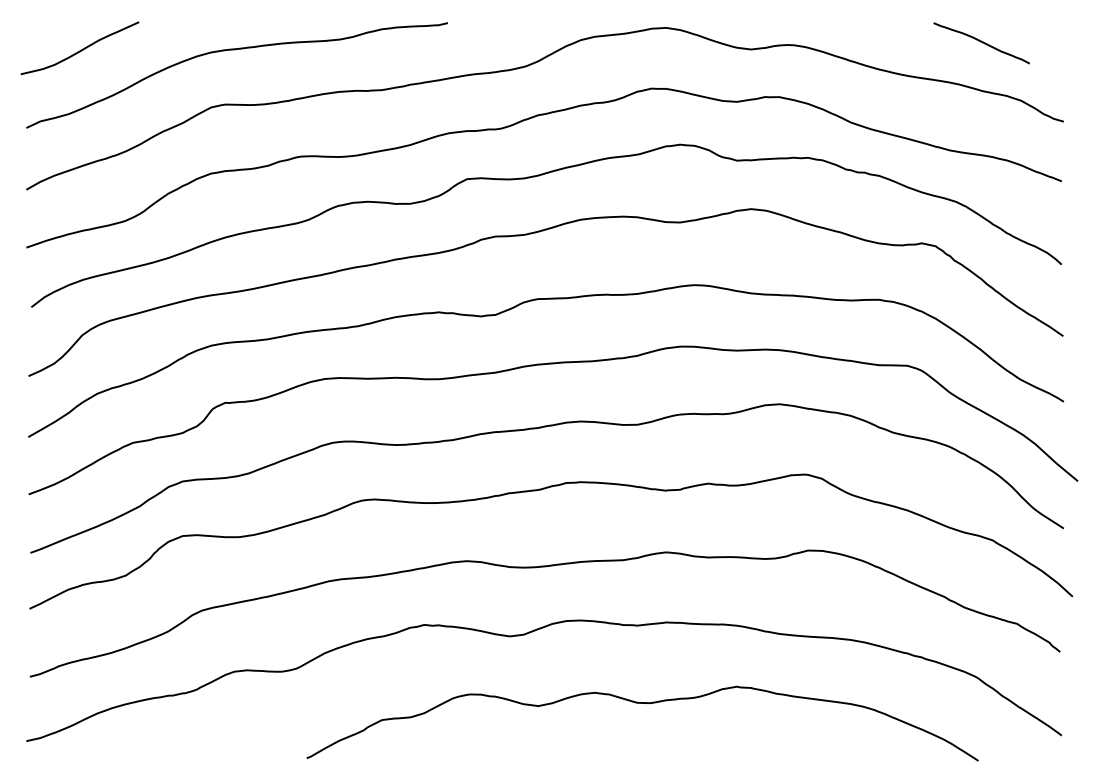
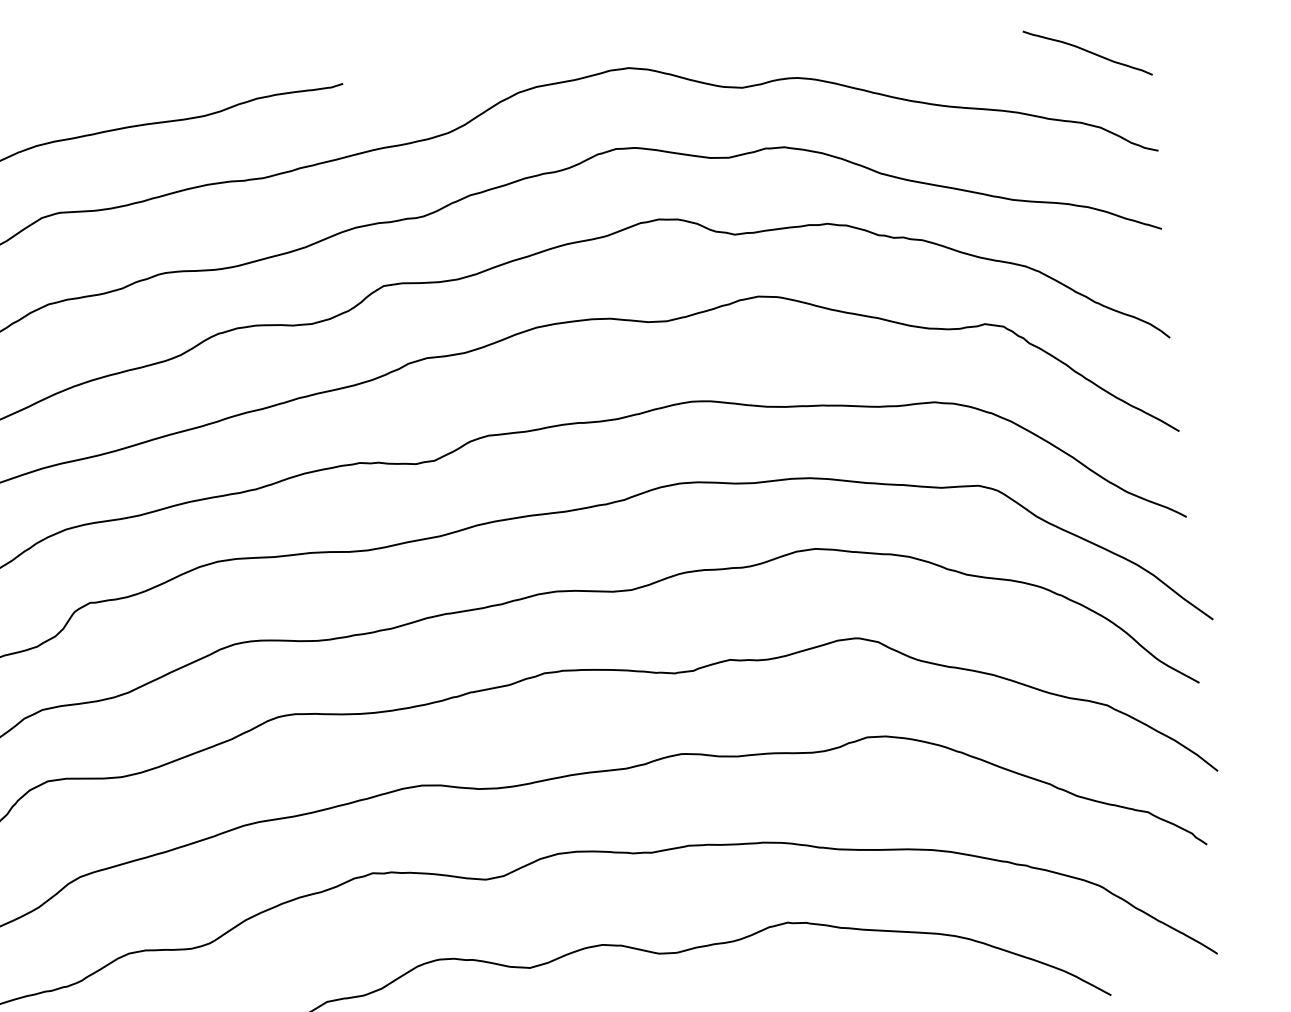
curve: (981, 42) -> (1087, 52), moved

